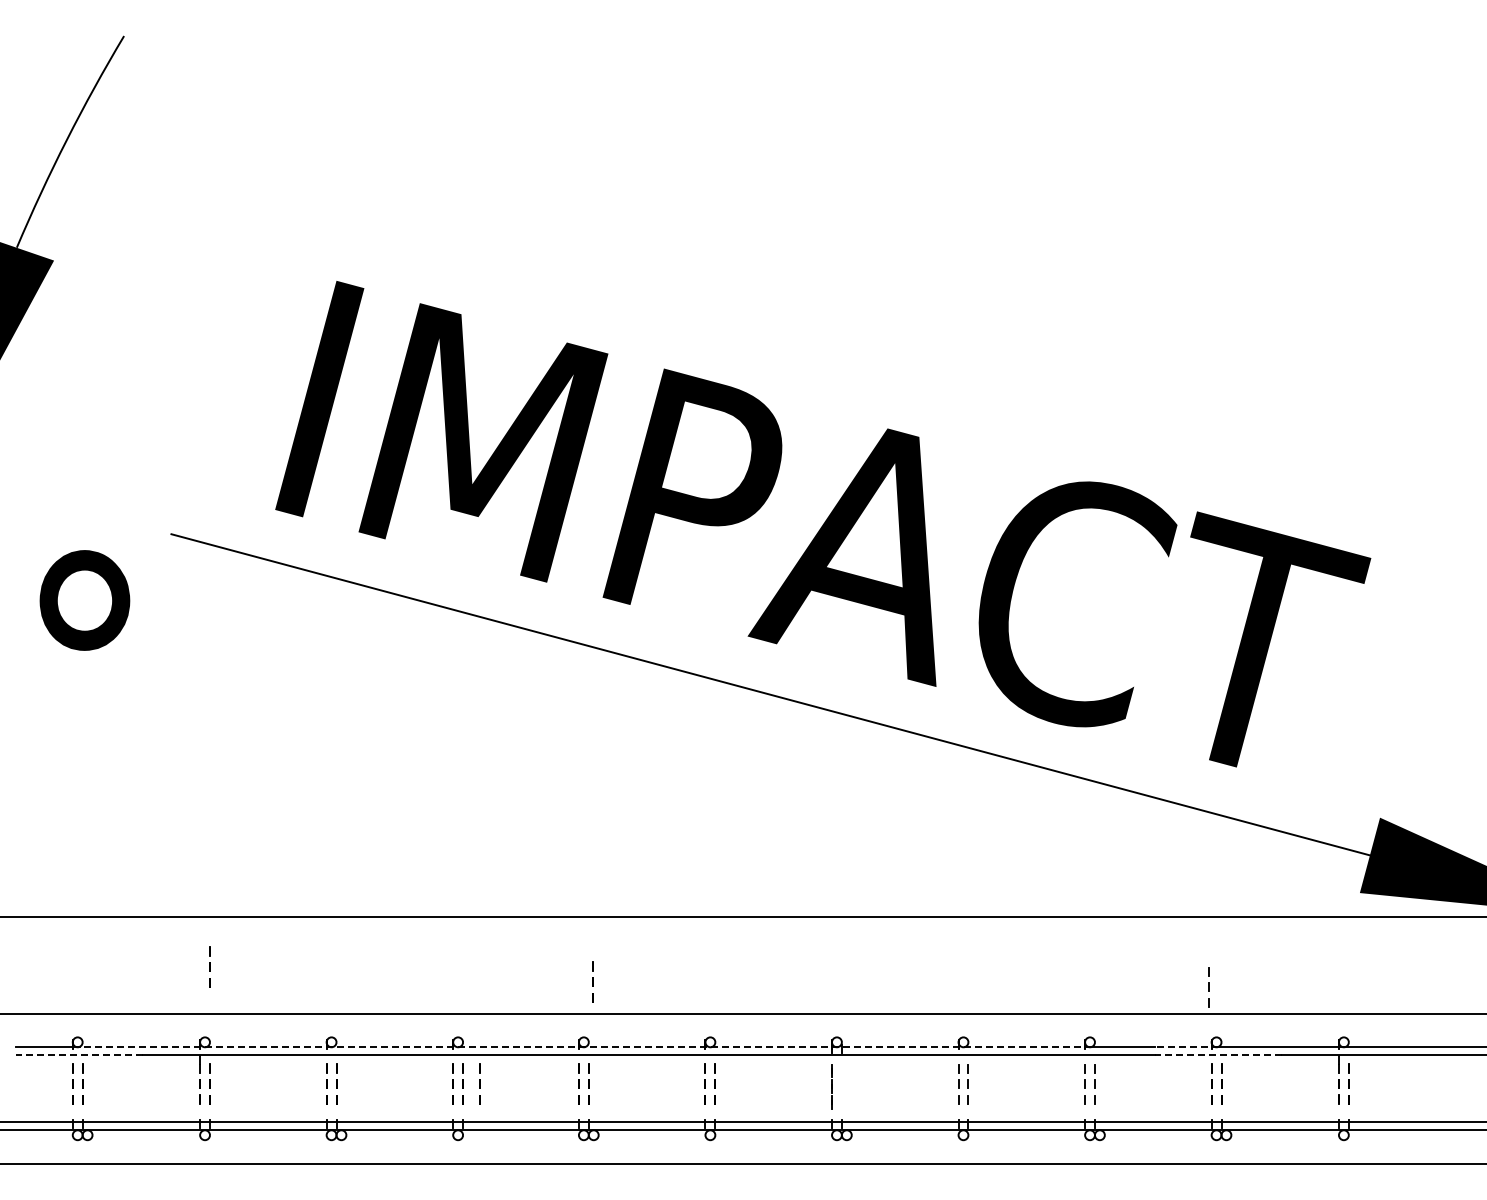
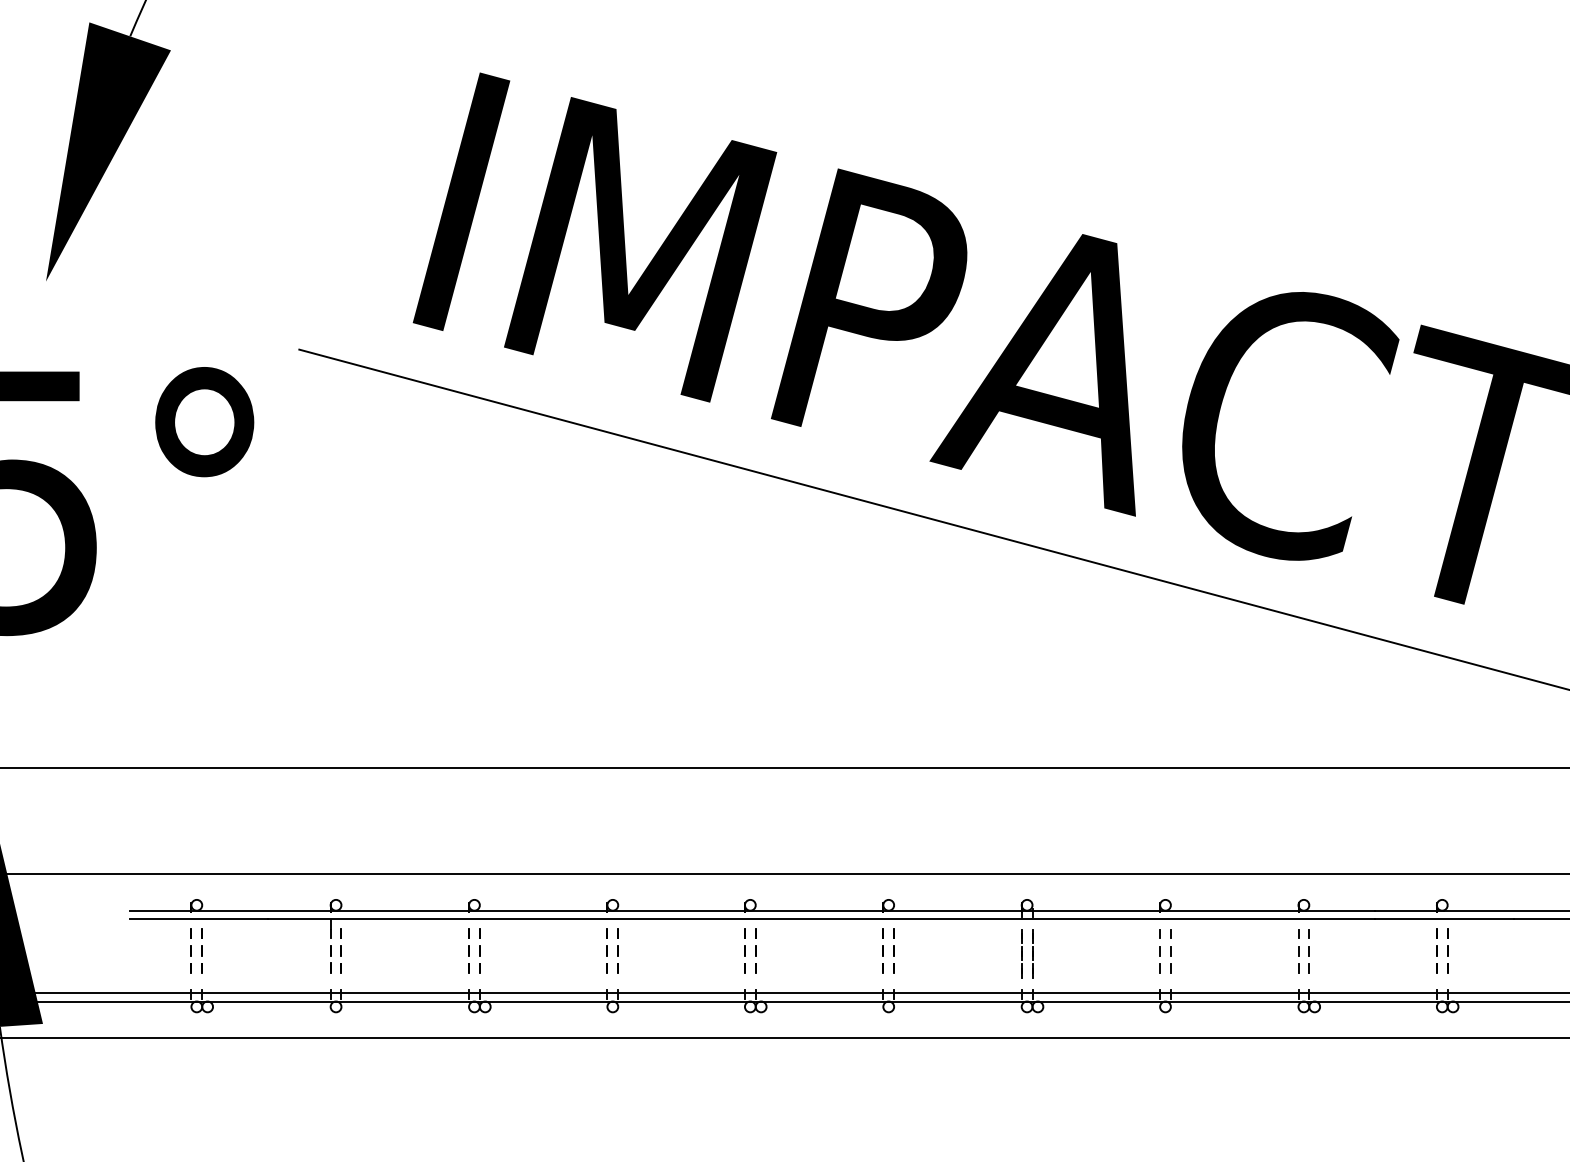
line: (209, 966) -> (340, 822), removed
line: (592, 981) -> (759, 838), removed
line: (1208, 987) -> (1433, 845), removed
line: (585, 1047) -> (752, 910), dashed -> solid
line: (1186, 1047) -> (1409, 910), dashed -> solid
line: (79, 1055) -> (198, 919), dashed -> solid
line: (1218, 1055) -> (1444, 919), dashed -> solid
line: (479, 1083) -> (636, 950), removed
line: (841, 1086) -> (1032, 953), added

